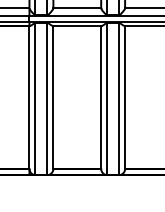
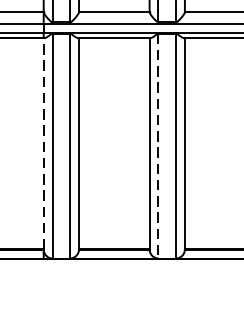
line: (29, 97) -> (43, 143), solid -> dashed
line: (107, 99) -> (158, 146), solid -> dashed

